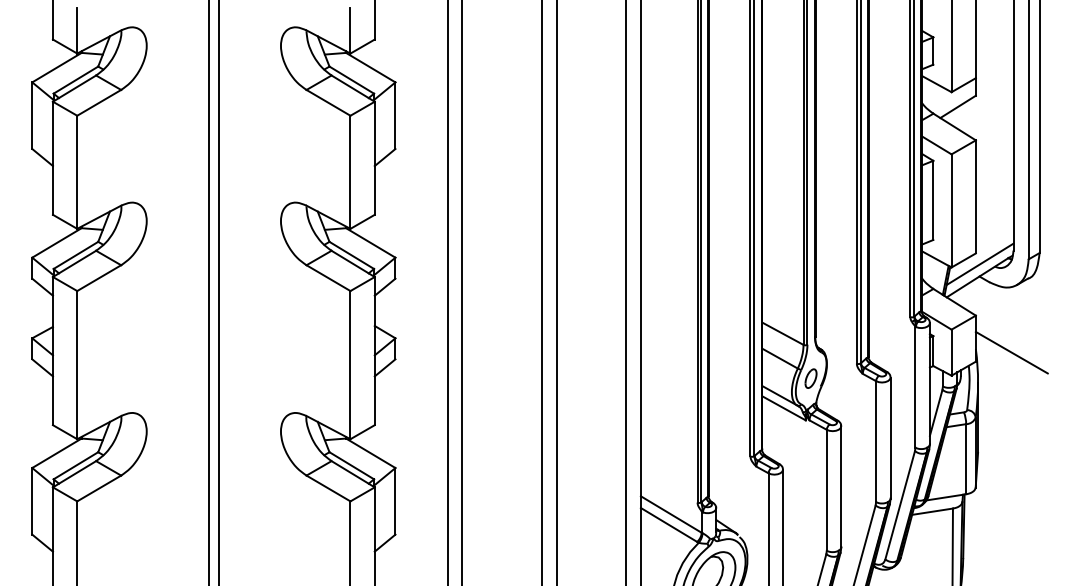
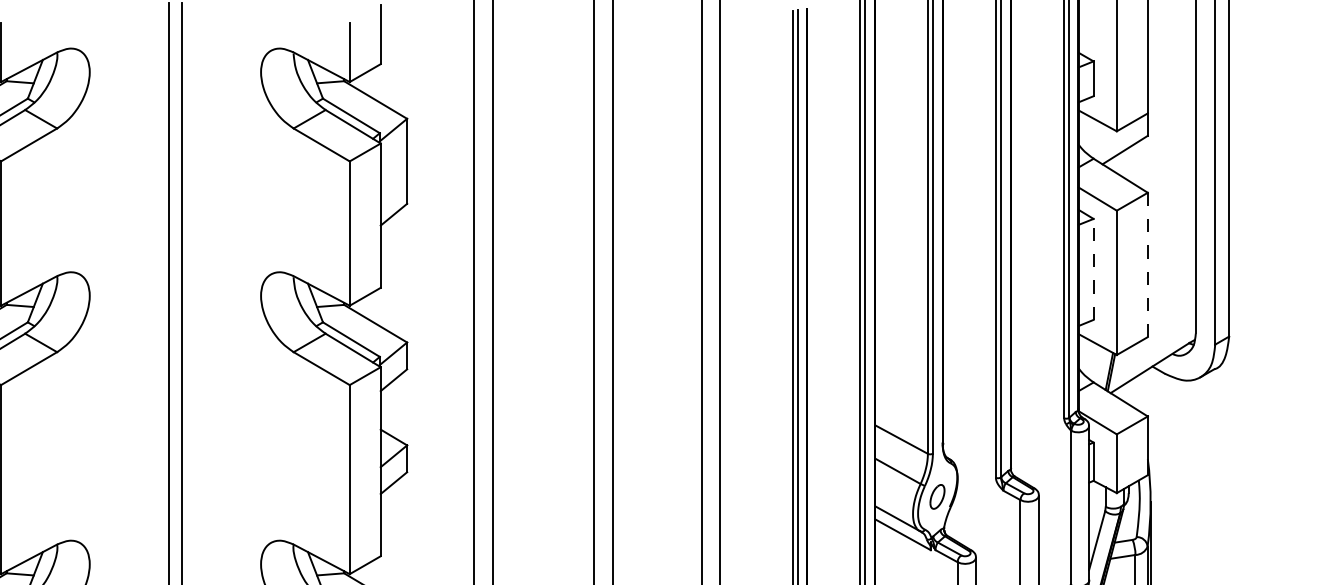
line: (975, 196) -> (1147, 264), solid -> dashed
line: (933, 200) -> (1093, 269), solid -> dashed
line: (979, 264) -> (1152, 351), removed
line: (1011, 352) -> (1193, 463), removed

